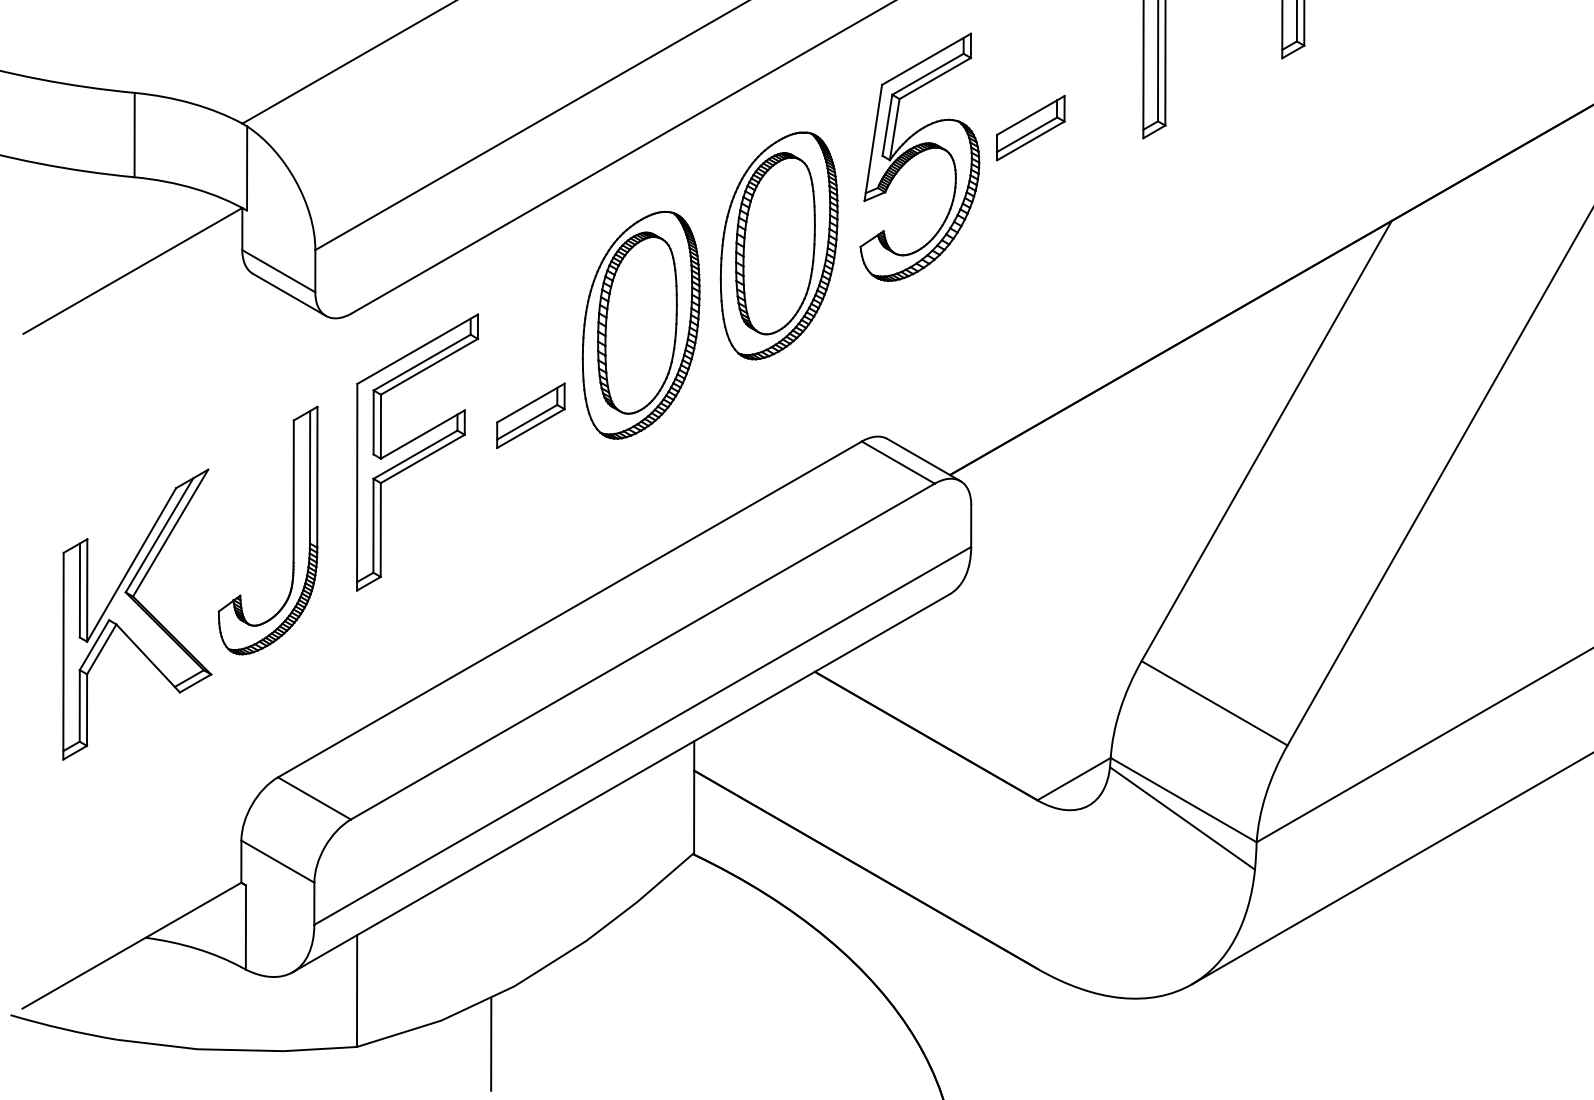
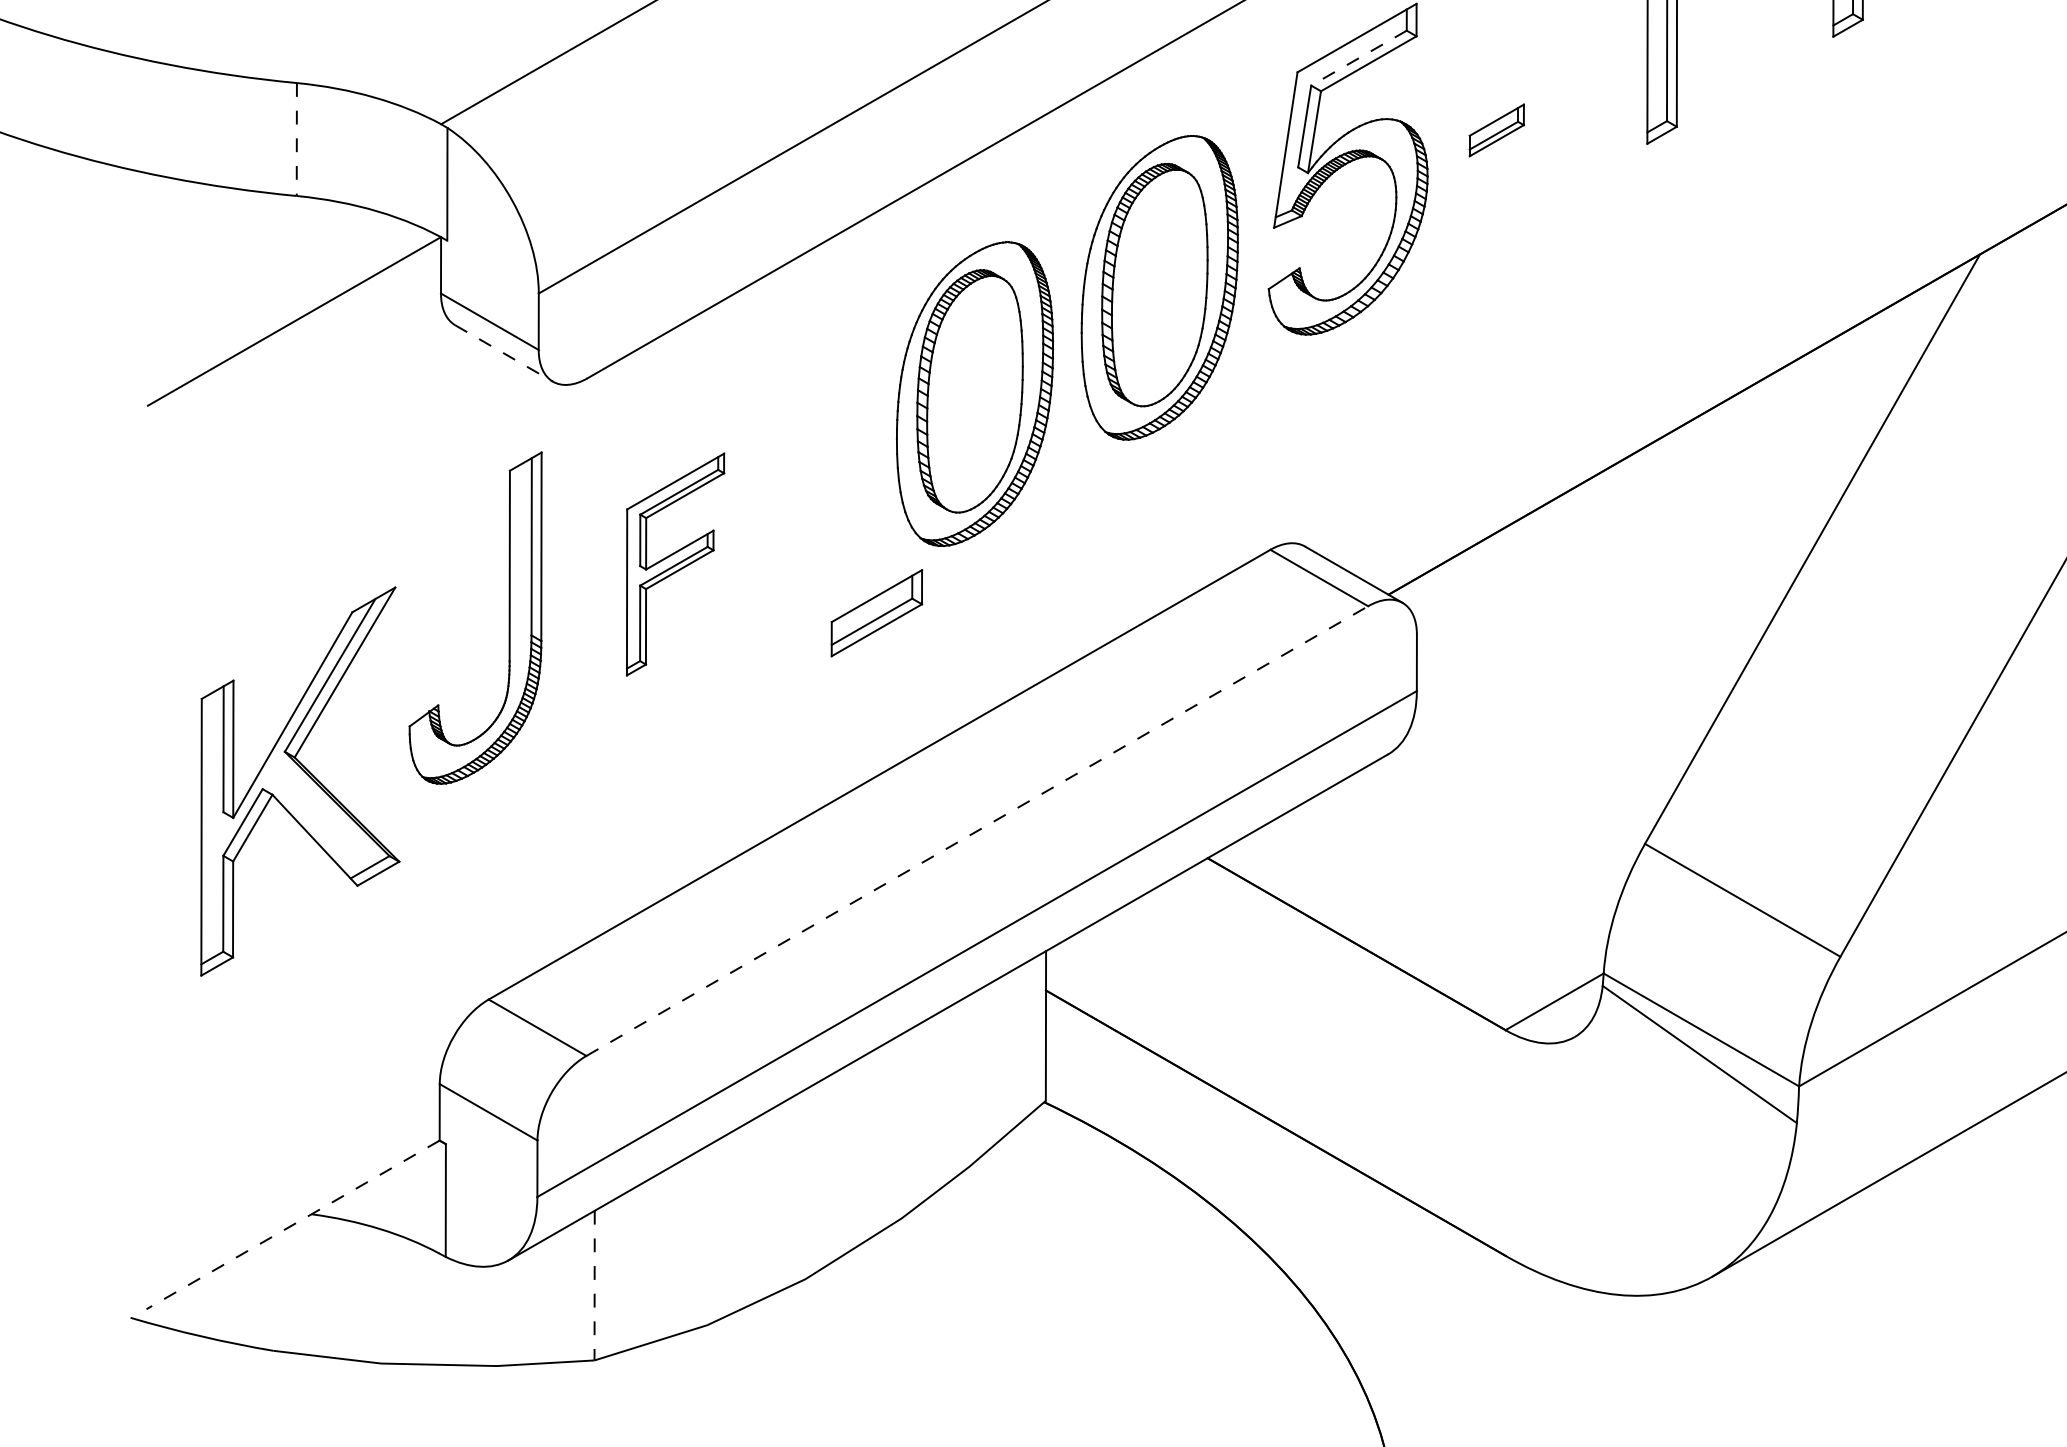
line: (927, 74) -> (1358, 58), solid -> dashed
part: (1030, 128) -> (1496, 130), size x0.6
line: (134, 135) -> (296, 140), solid -> dashed
line: (289, 295) -> (504, 354), solid -> dashed
part: (530, 415) -> (876, 612), moved
part: (417, 452) -> (675, 564), size x0.6
part: (292, 530) -> (508, 618), moved
line: (642, 651) -> (976, 830), solid -> dashed
line: (131, 945) -> (292, 1224), solid -> dashed
line: (357, 991) -> (595, 1286), solid -> dashed
line: (491, 1044) -> (774, 1357), removed

